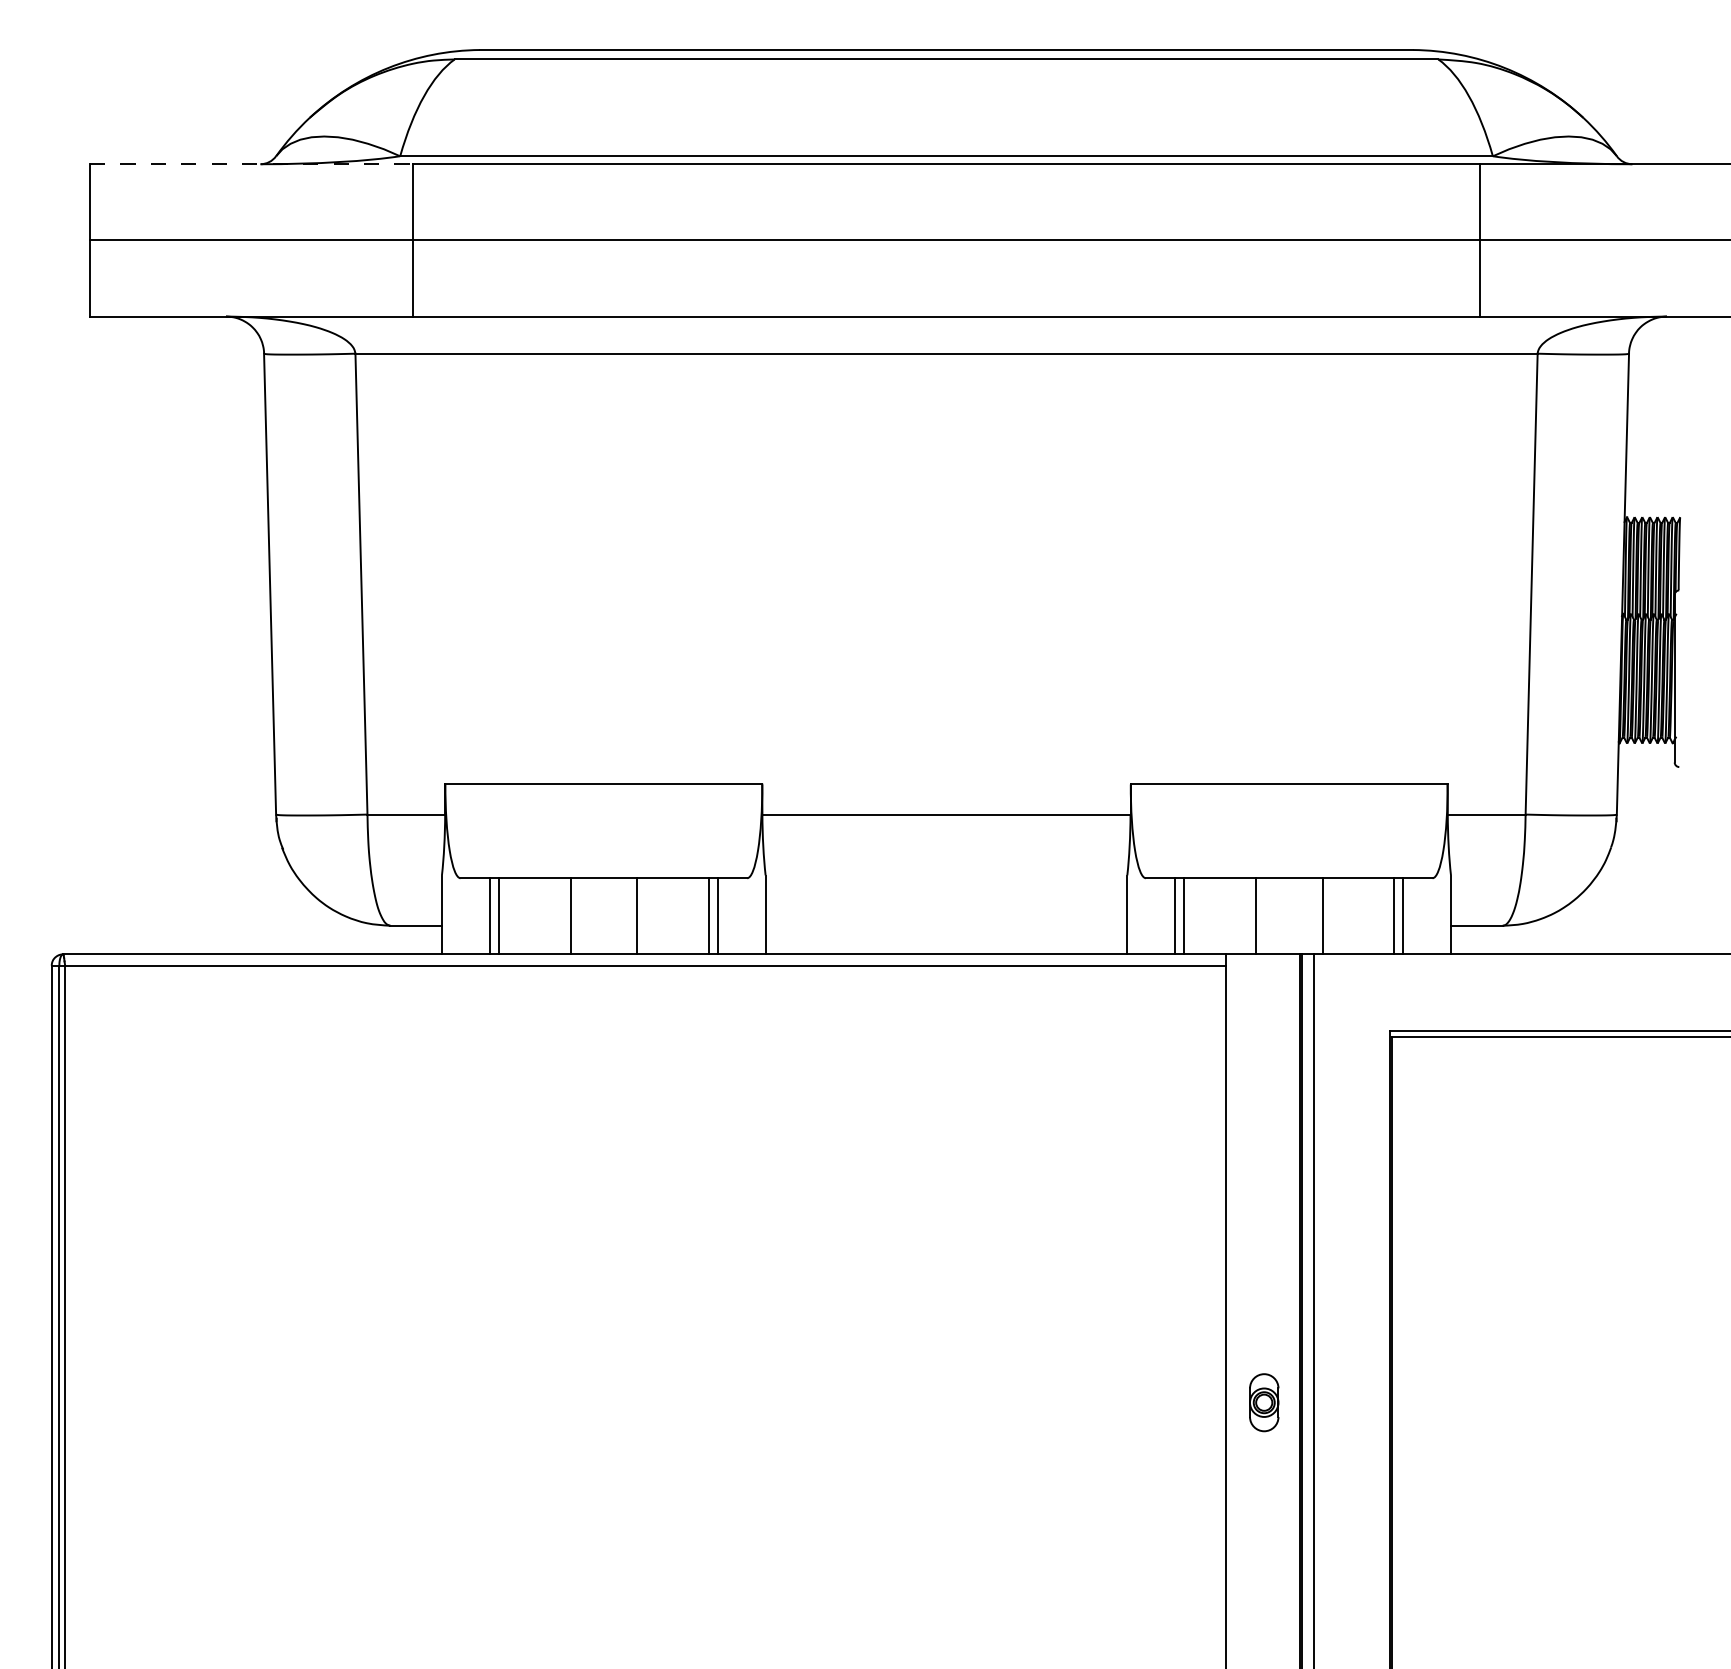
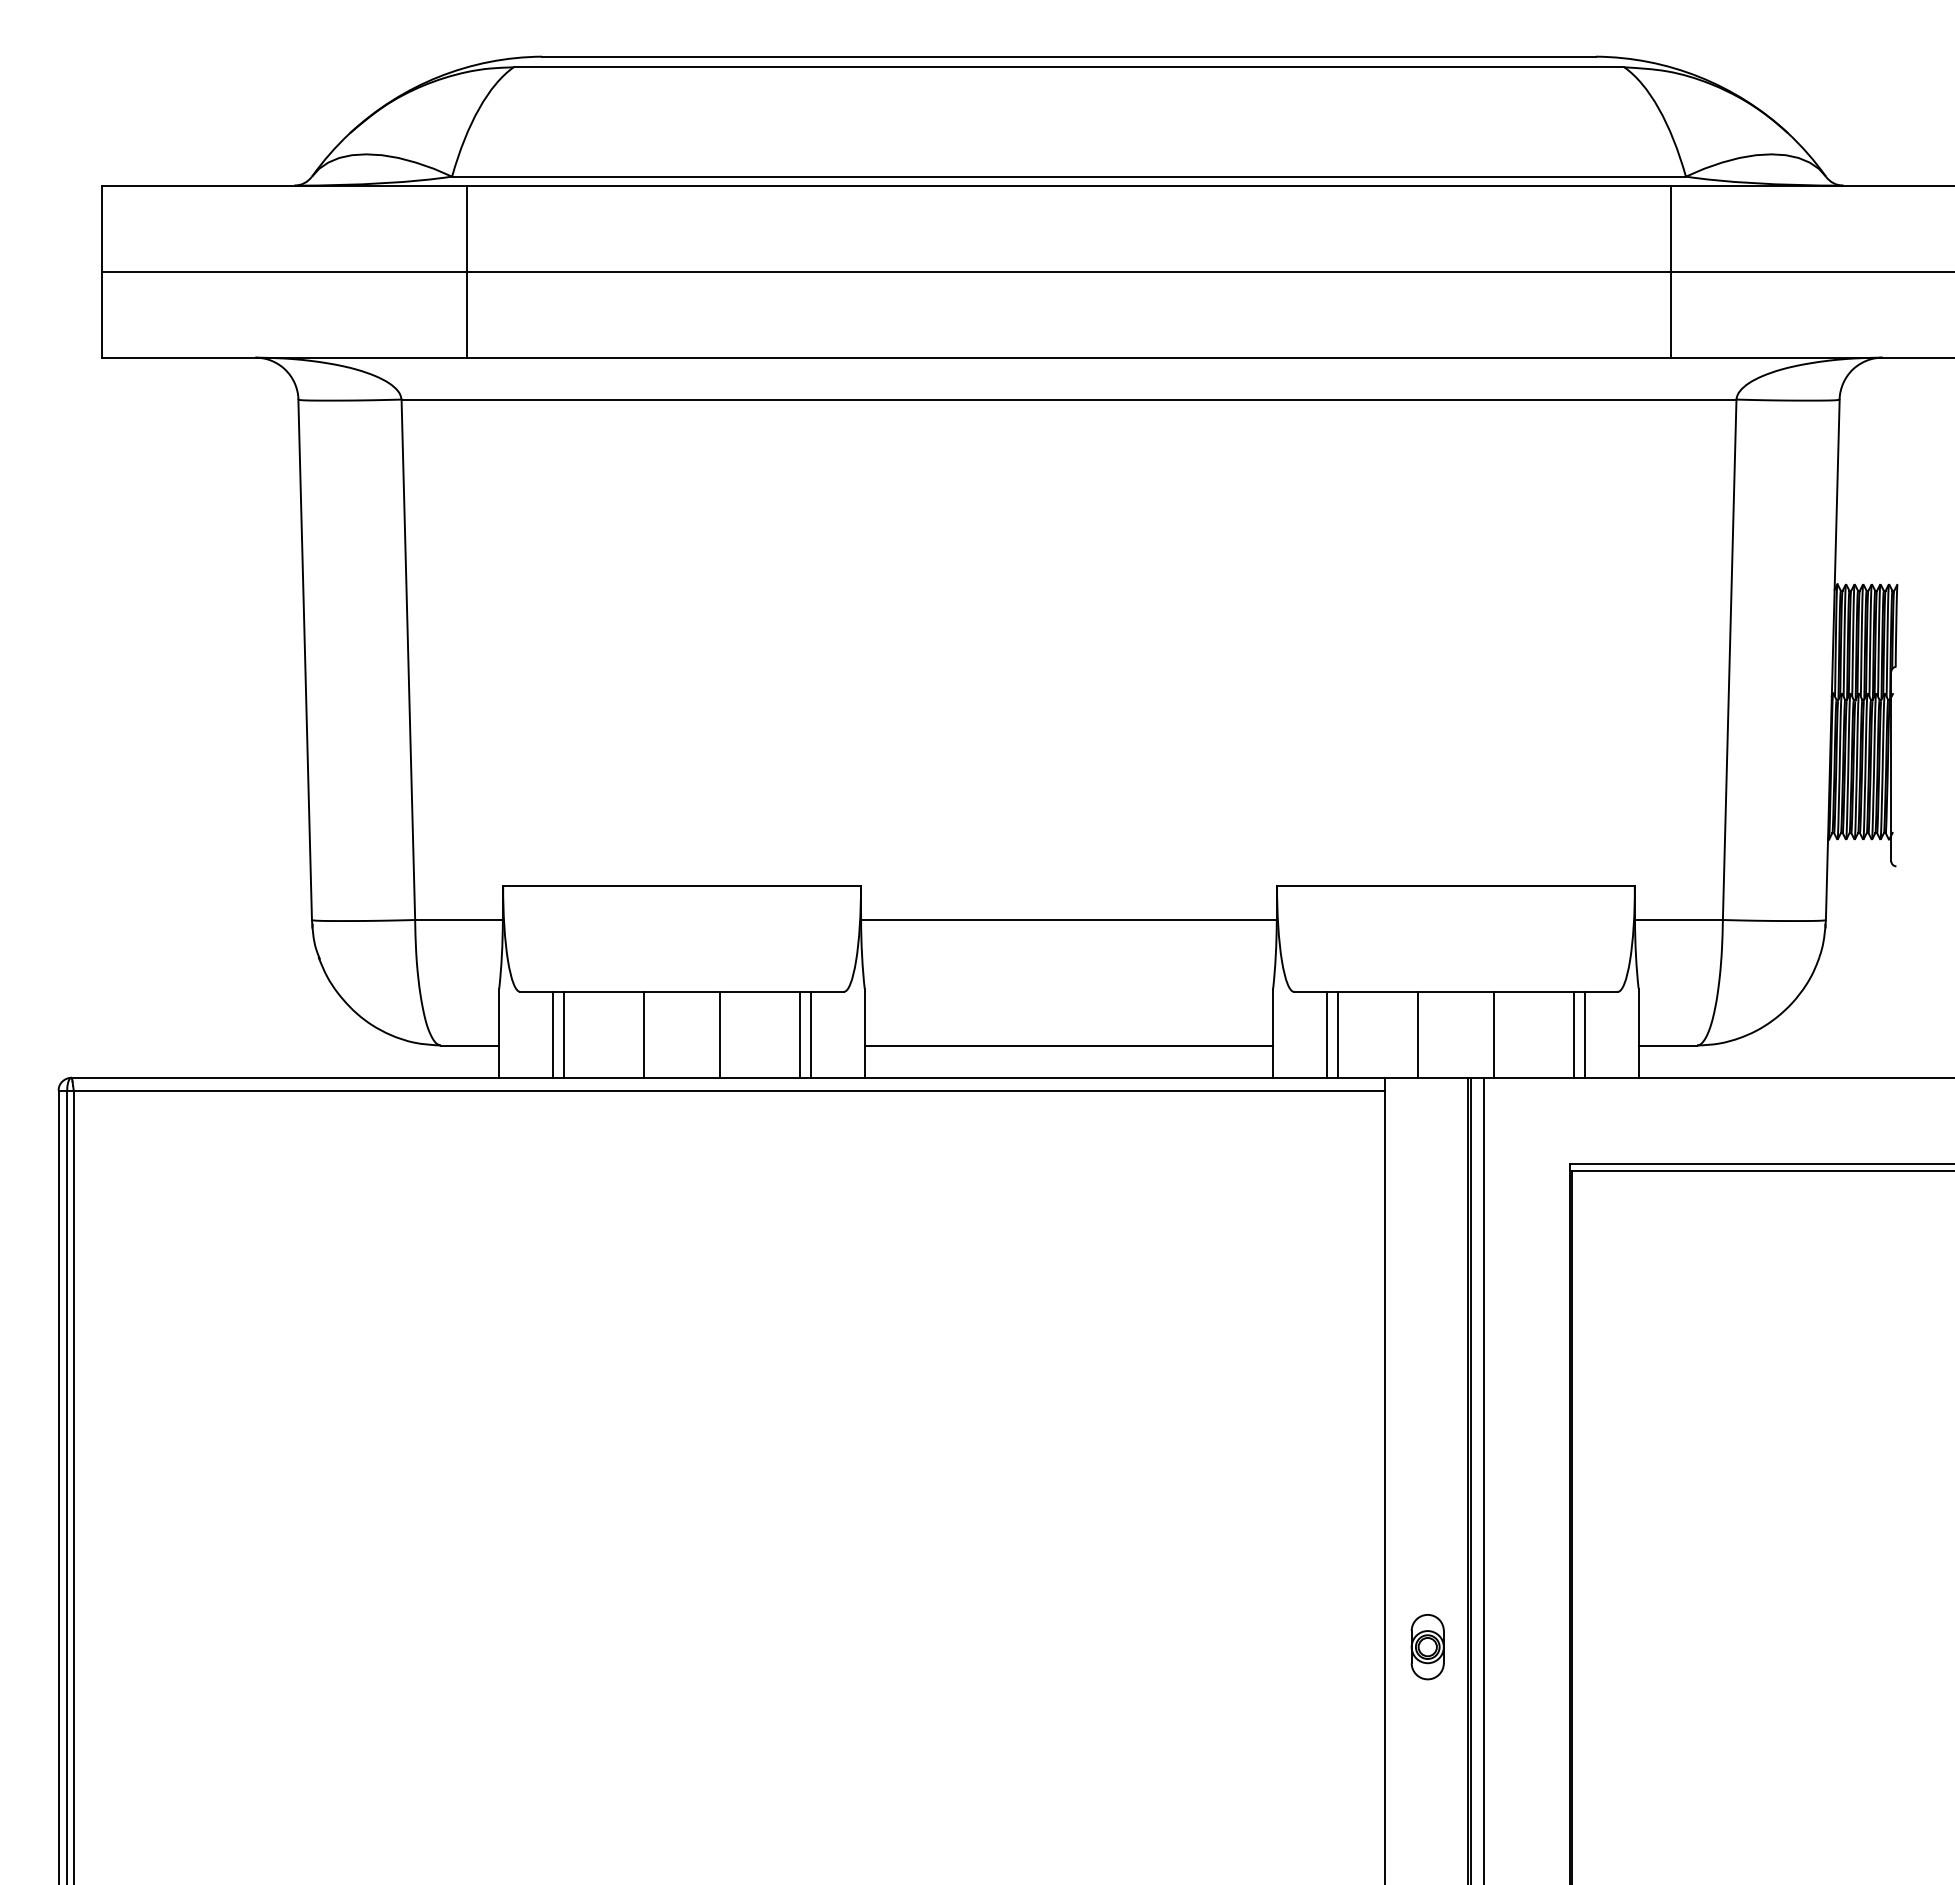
line: (251, 164) -> (284, 185), dashed -> solid
line: (946, 925) -> (1068, 1045), added
part: (1264, 1403) -> (1427, 1647), moved

